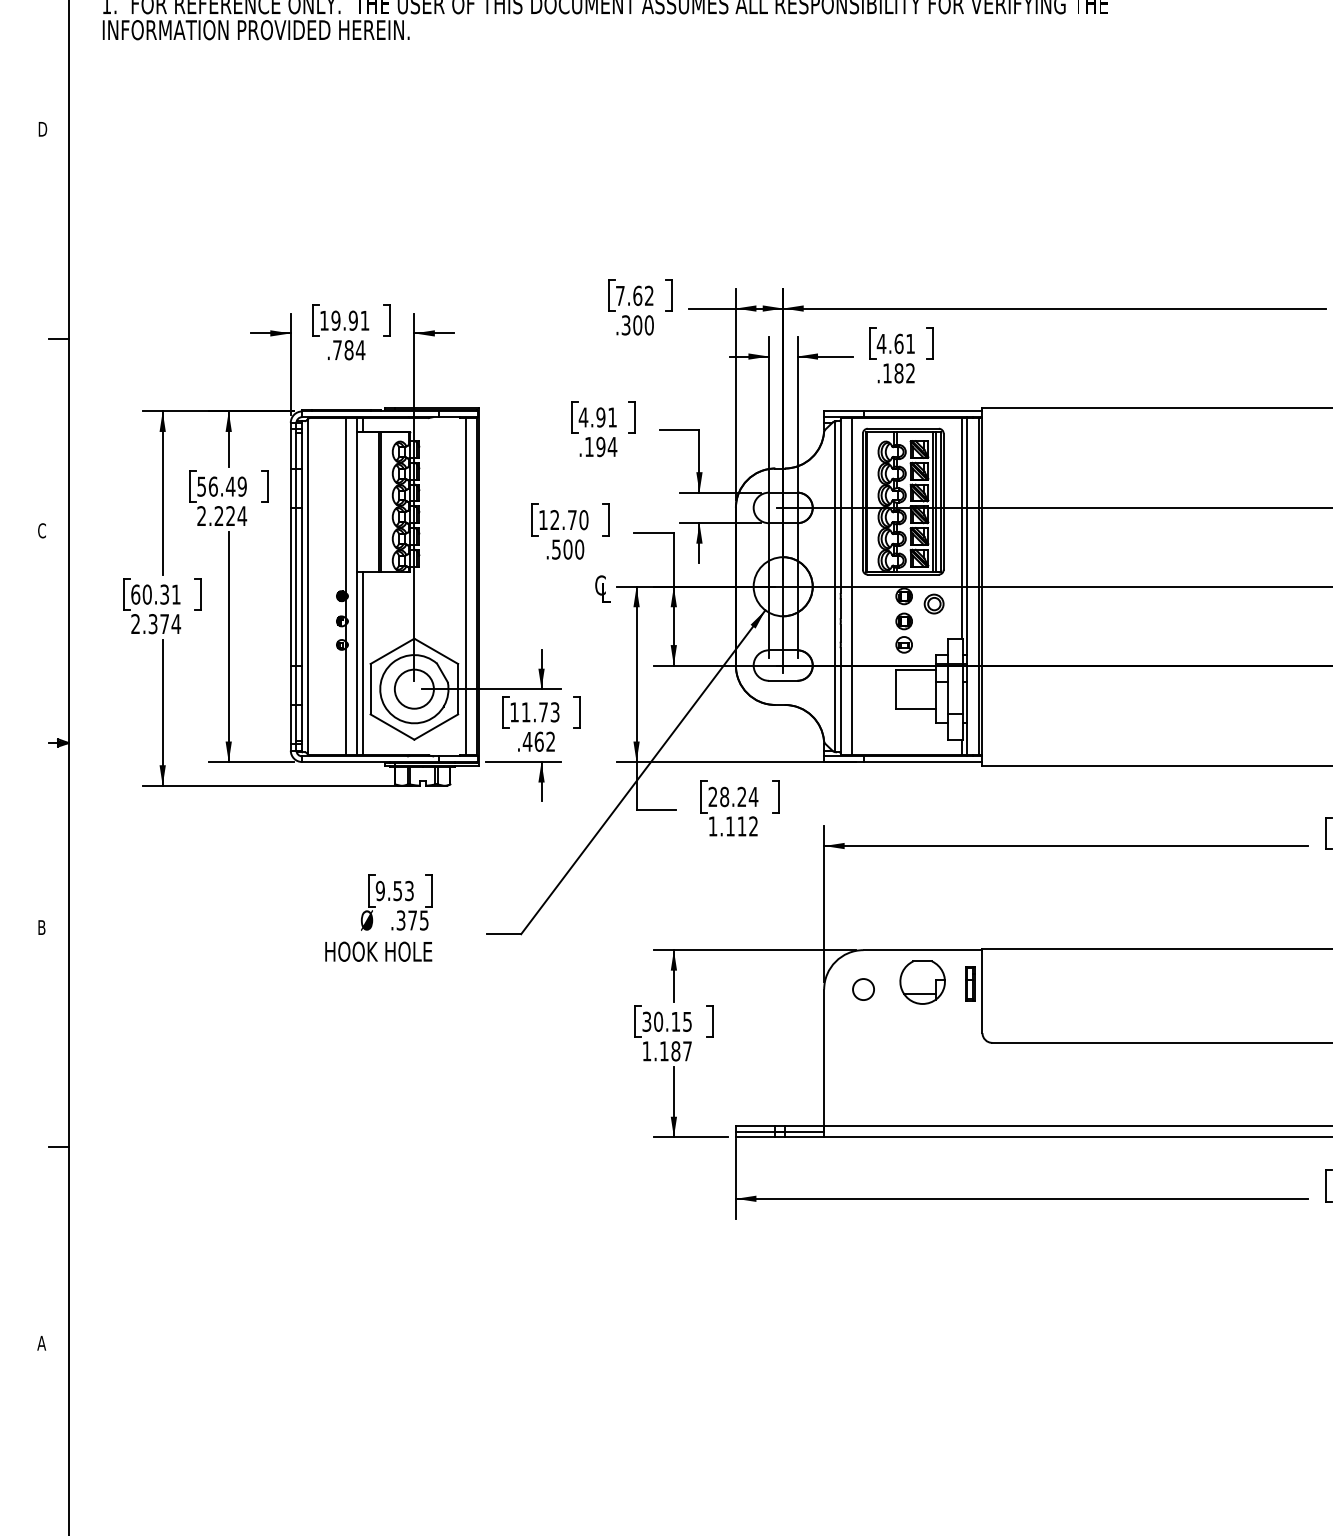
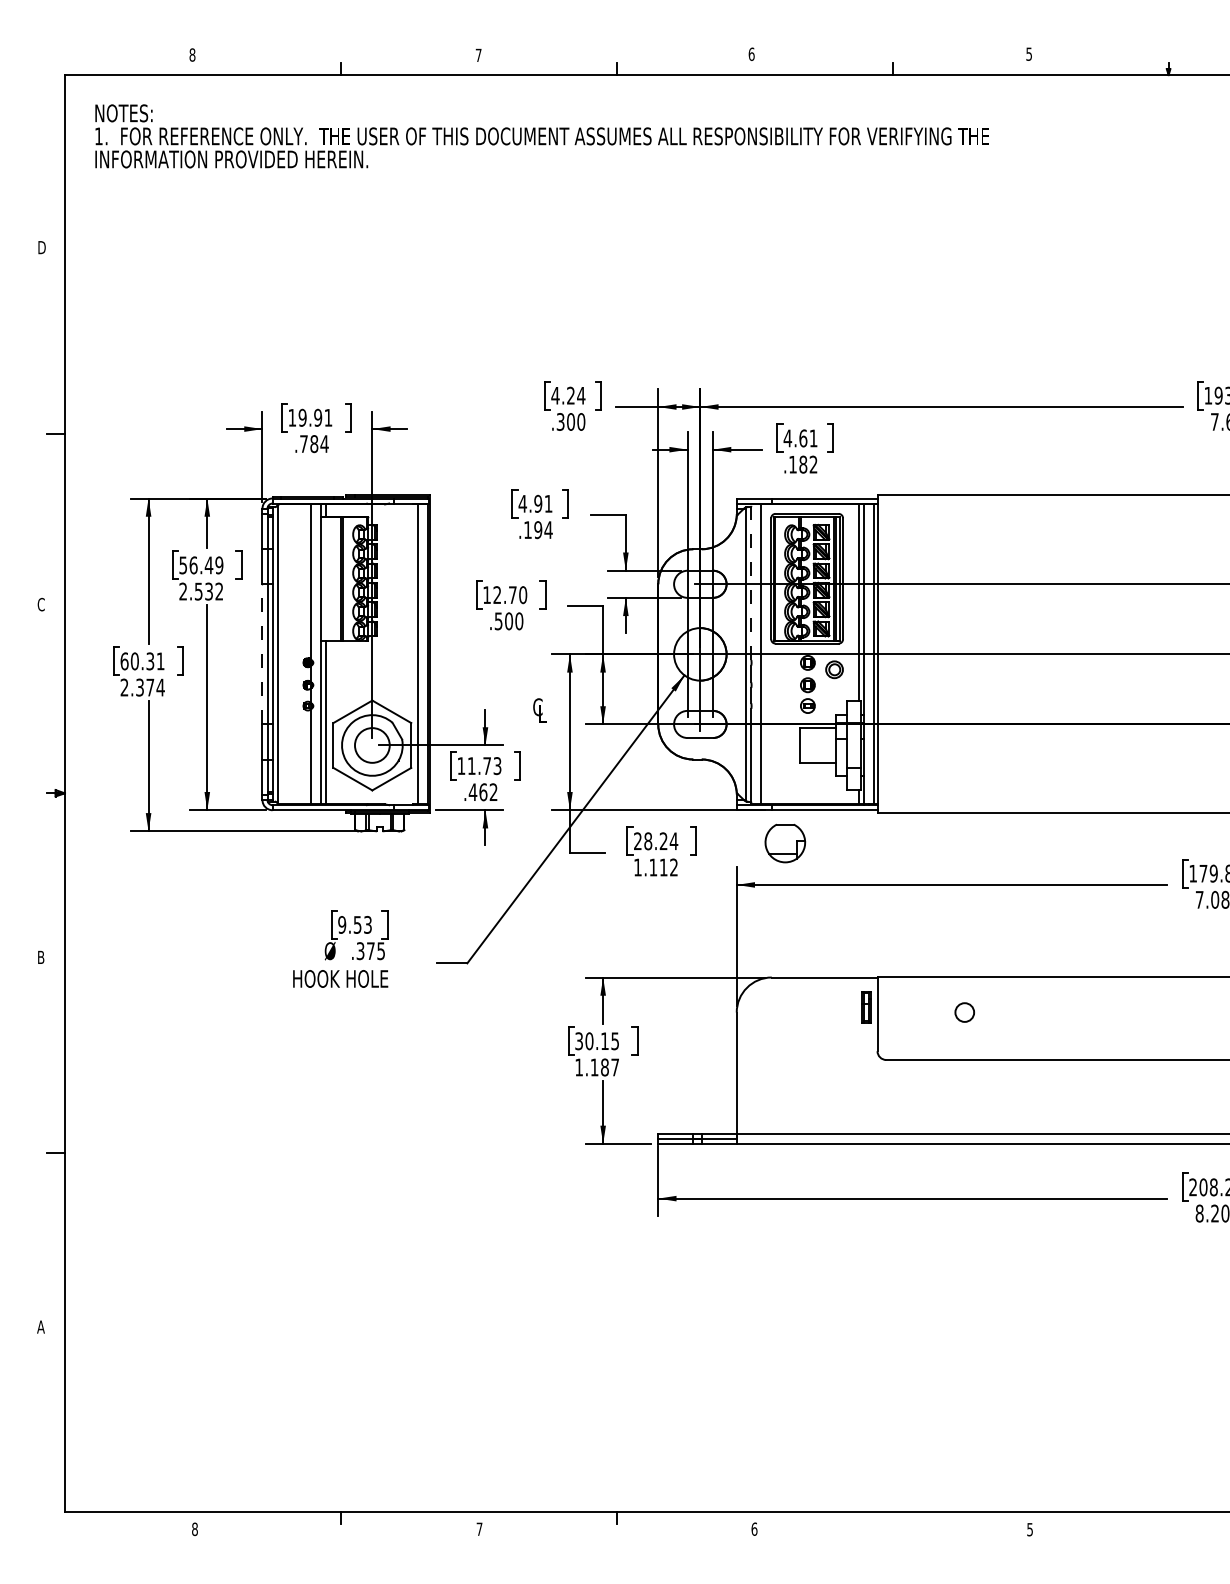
text: (634, 295) -> (568, 395), 7.62 -> 4.24
line: (840, 505) -> (751, 582), solid -> dashed
text: (231, 516) -> (209, 591), 2.224 -> 2.532
line: (290, 585) -> (262, 653), solid -> dashed
text: (602, 589) -> (539, 710), moved
part: (922, 982) -> (785, 843), moved
circle: (863, 989) -> (964, 1012), moved

